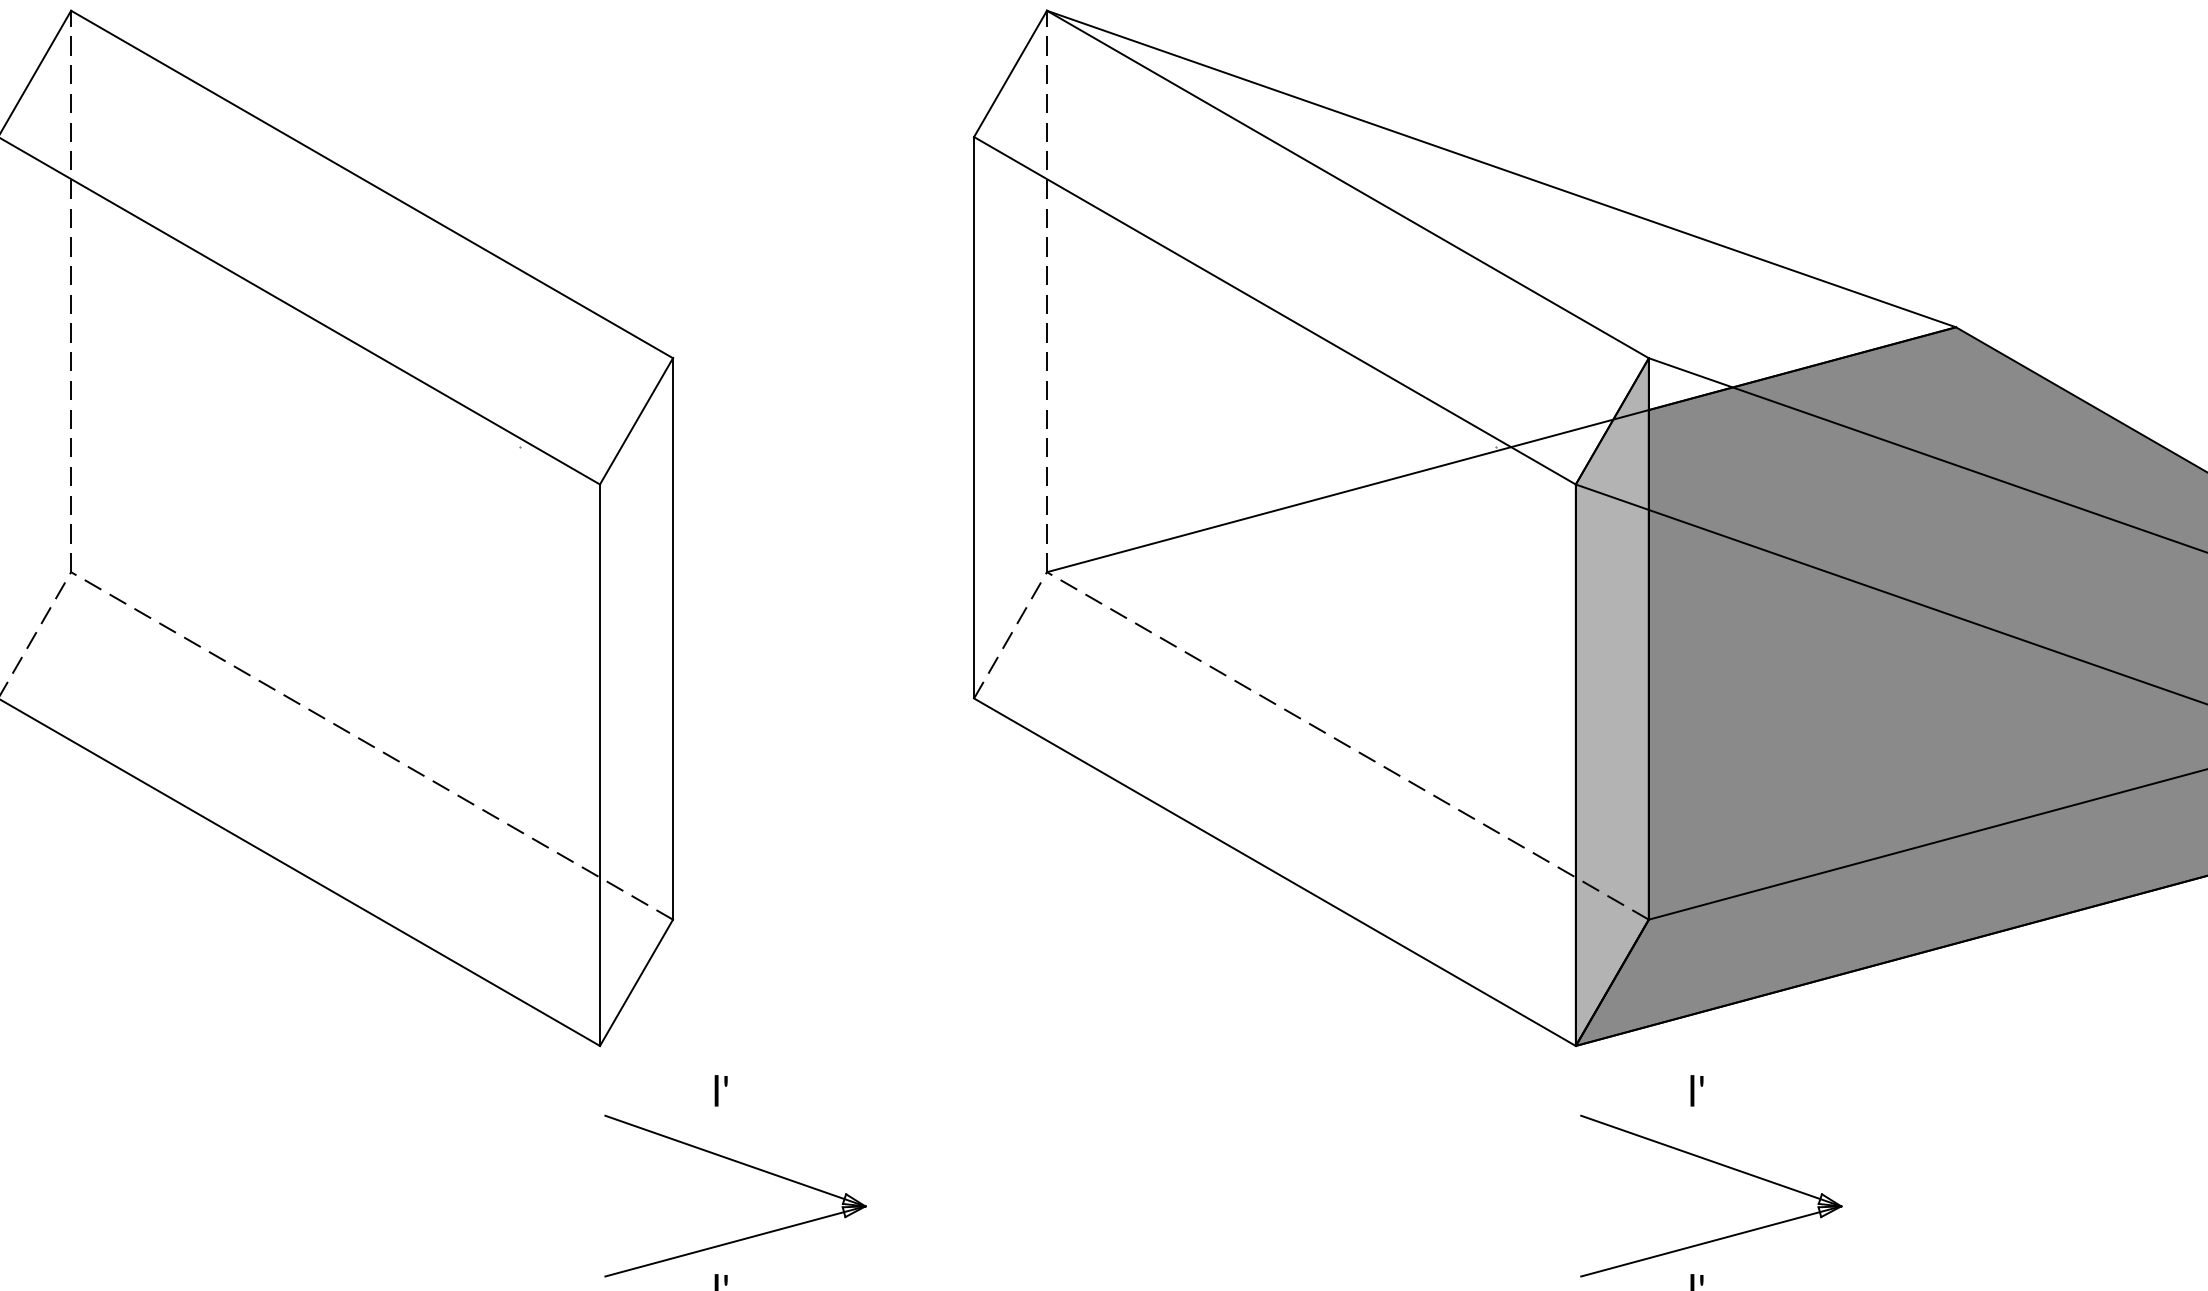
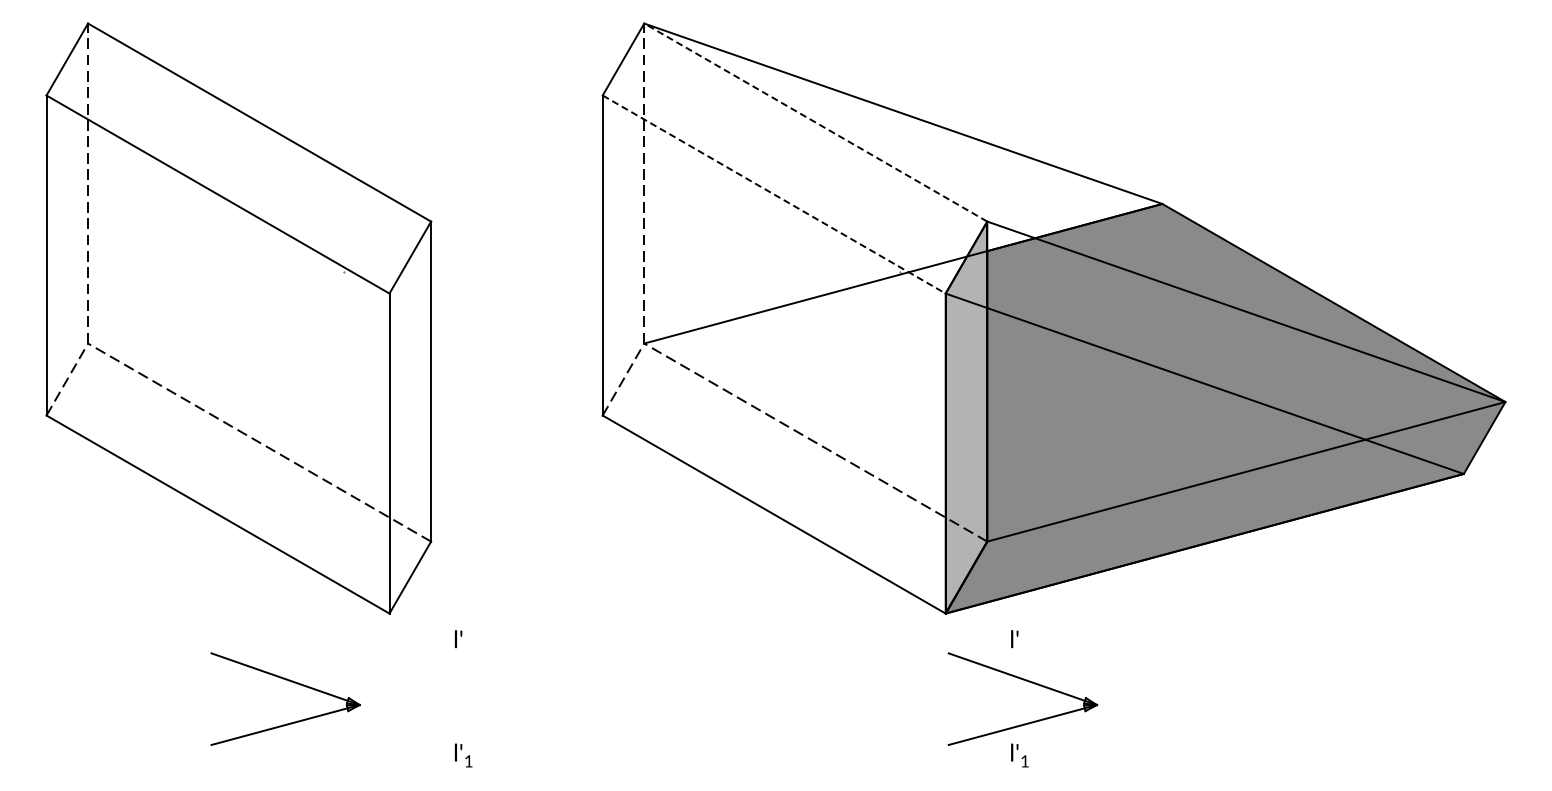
line: (1347, 184) -> (815, 122), solid -> dashed
line: (1275, 310) -> (774, 194), solid -> dashed
part: (745, 1166) -> (291, 682), moved

